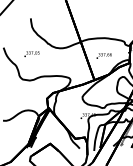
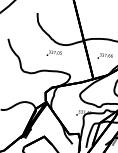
text: (31, 54) -> (53, 53), moved

